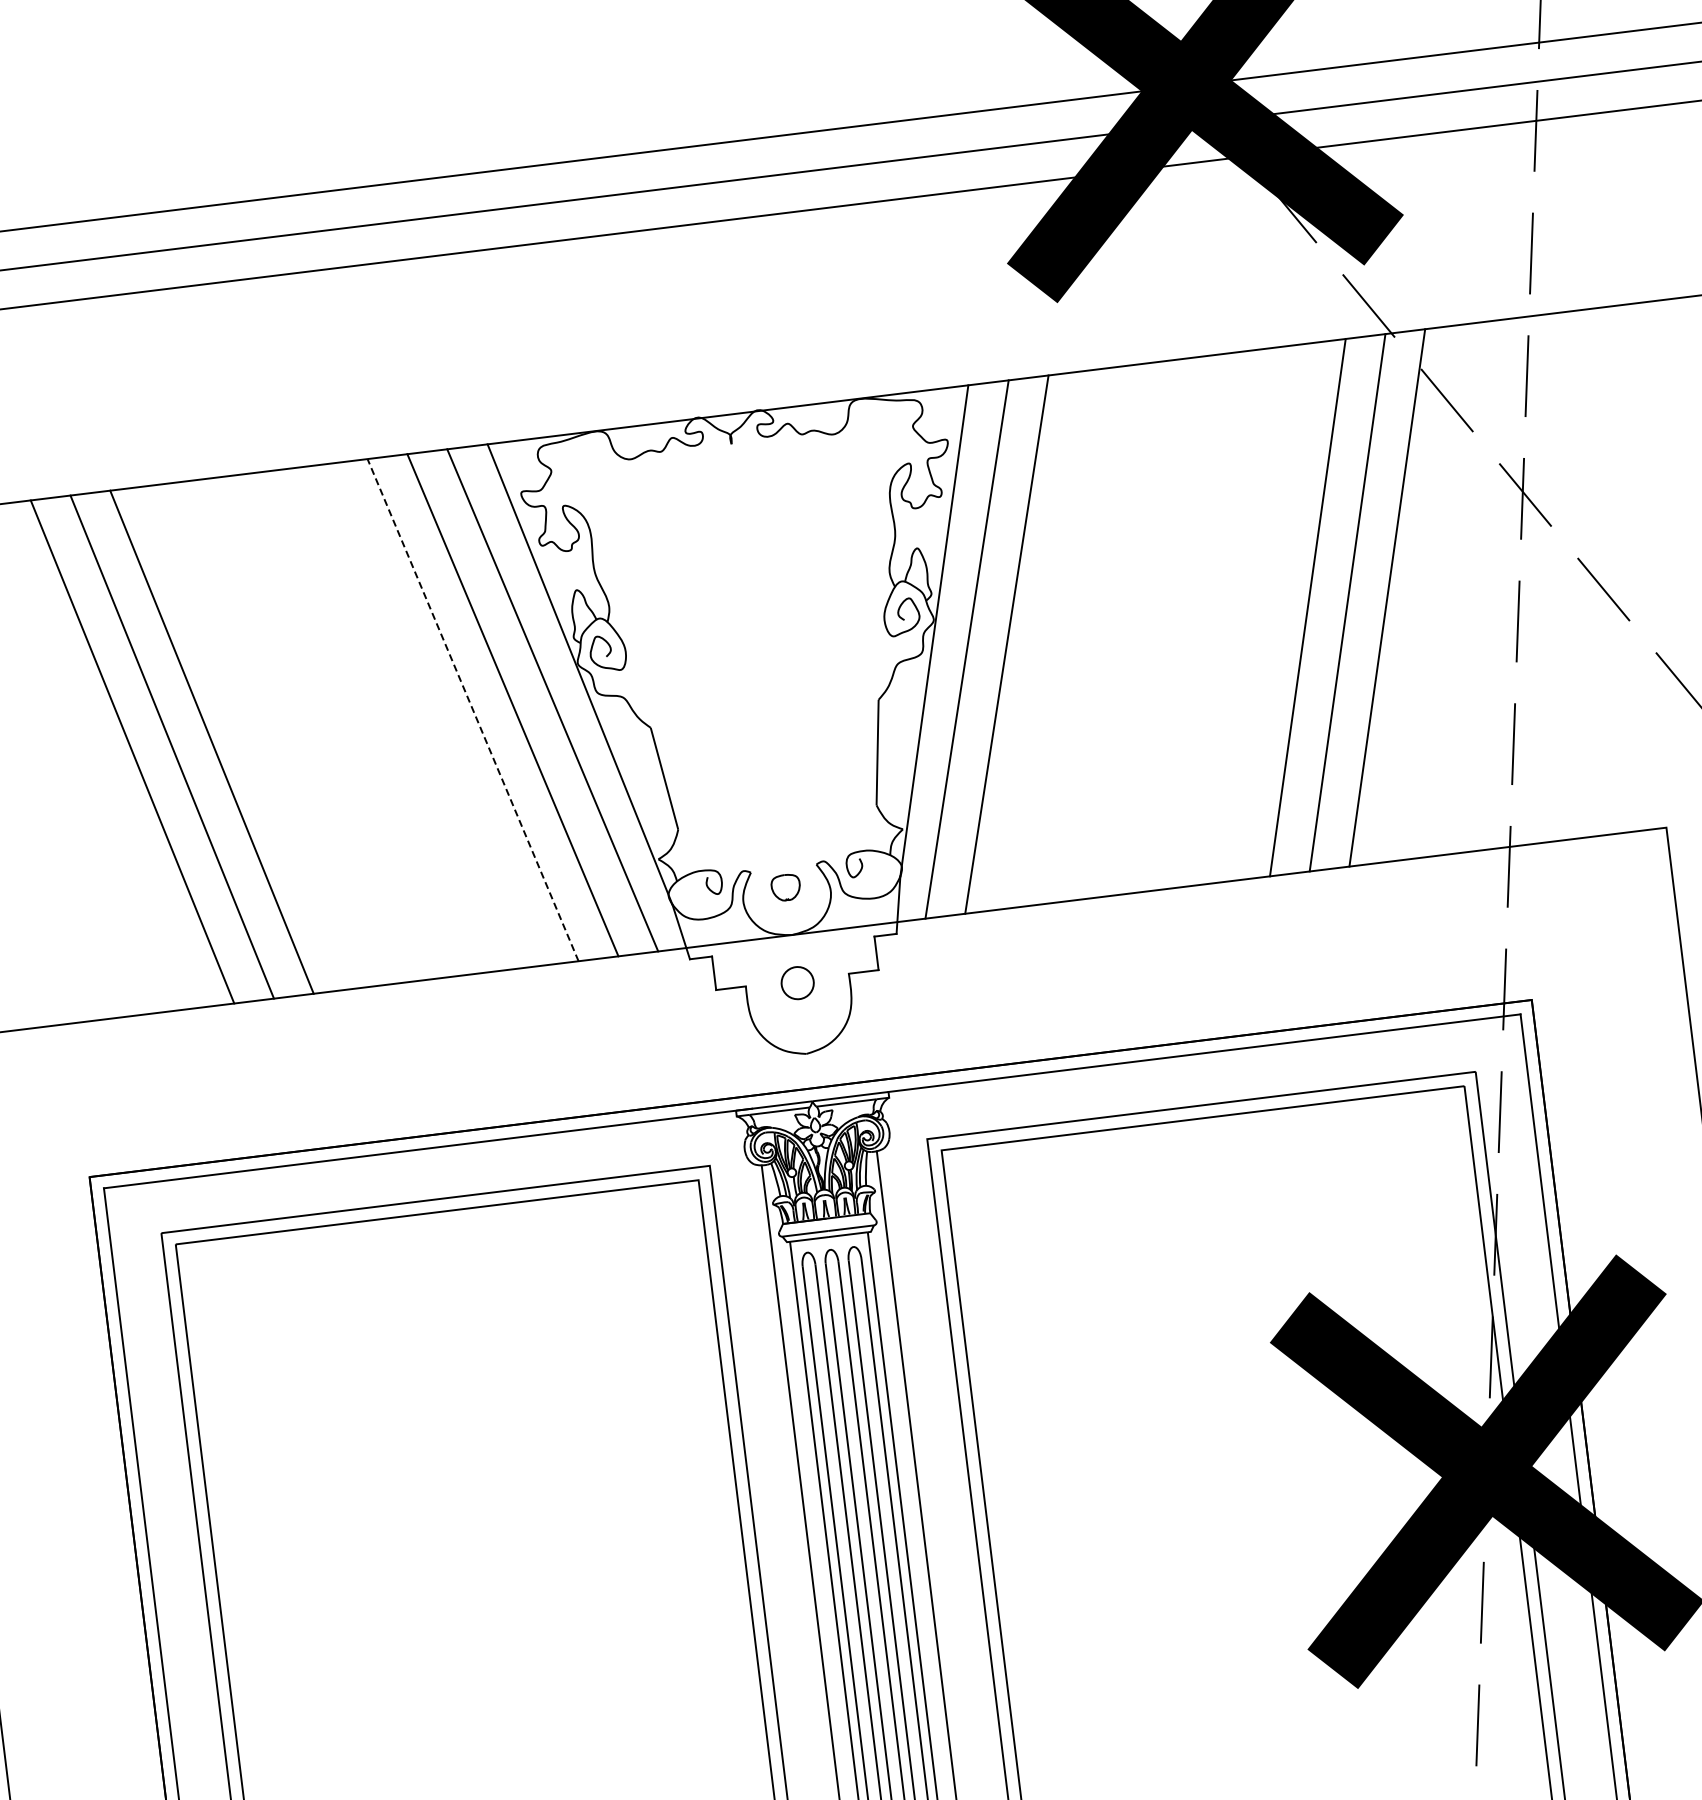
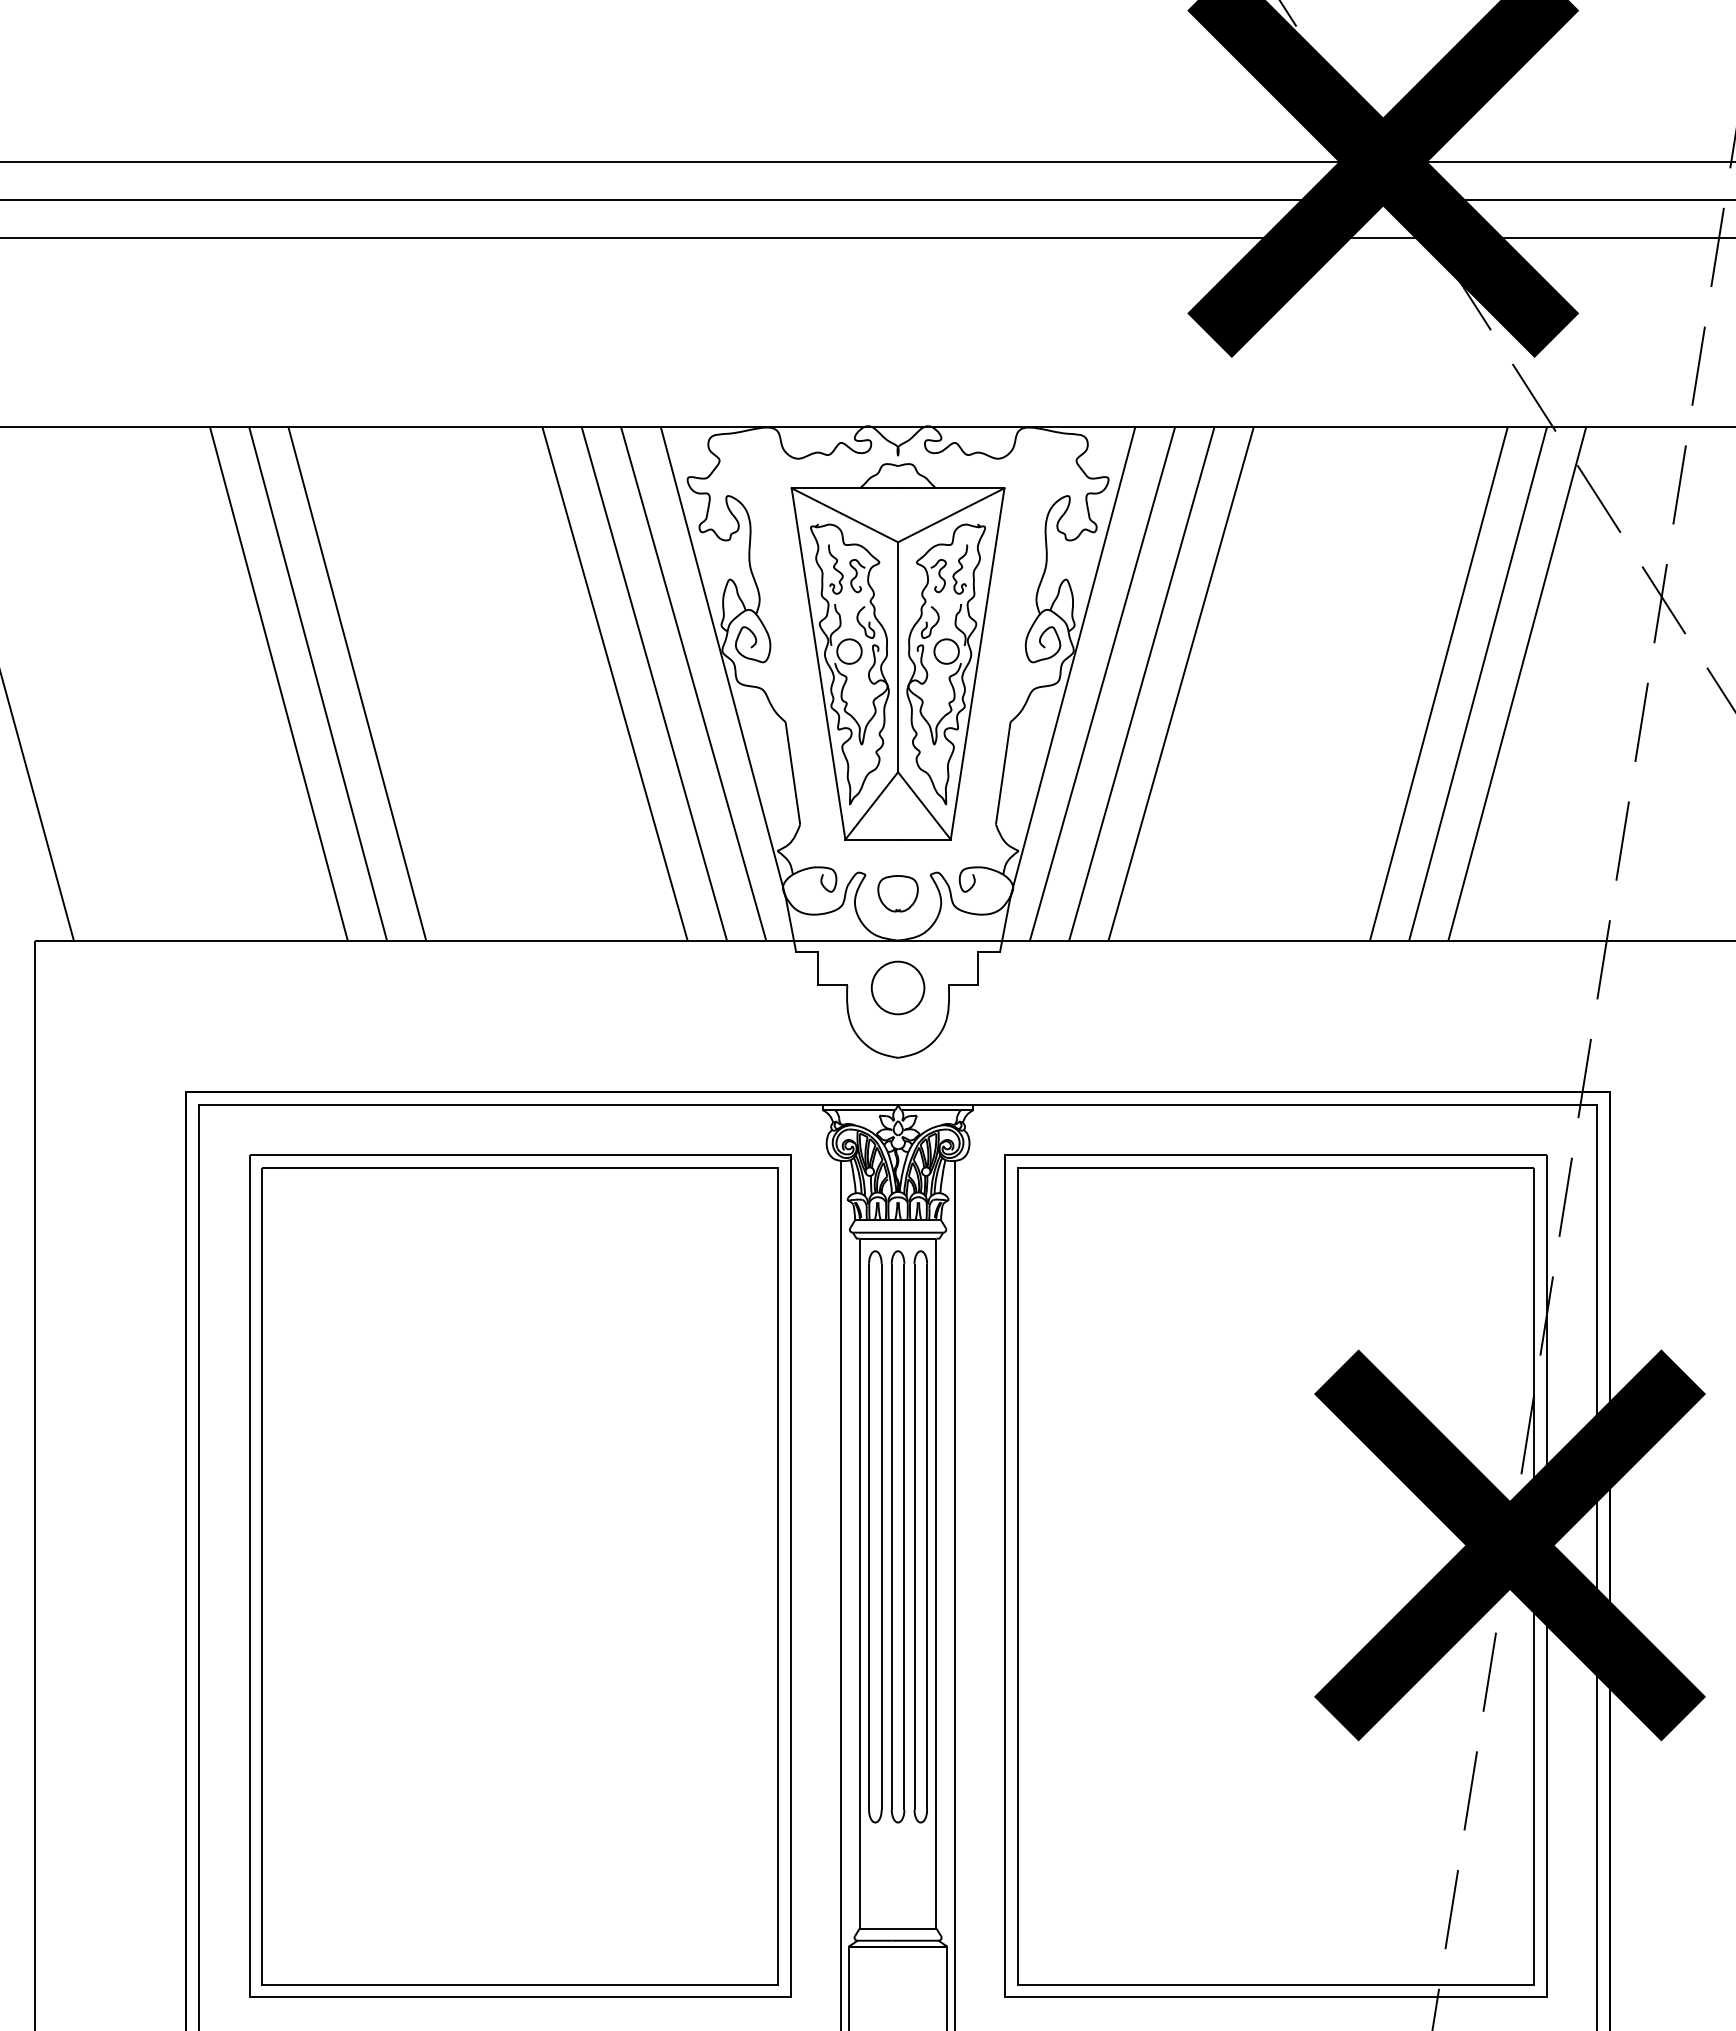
line: (1046, 639) -> (1180, 683), added
part: (755, 642) -> (897, 651), added
line: (472, 709) -> (614, 683), dashed -> solid
part: (785, 887) -> (897, 893), size x1.43
circle: (797, 982) -> (897, 987), size x1.67

